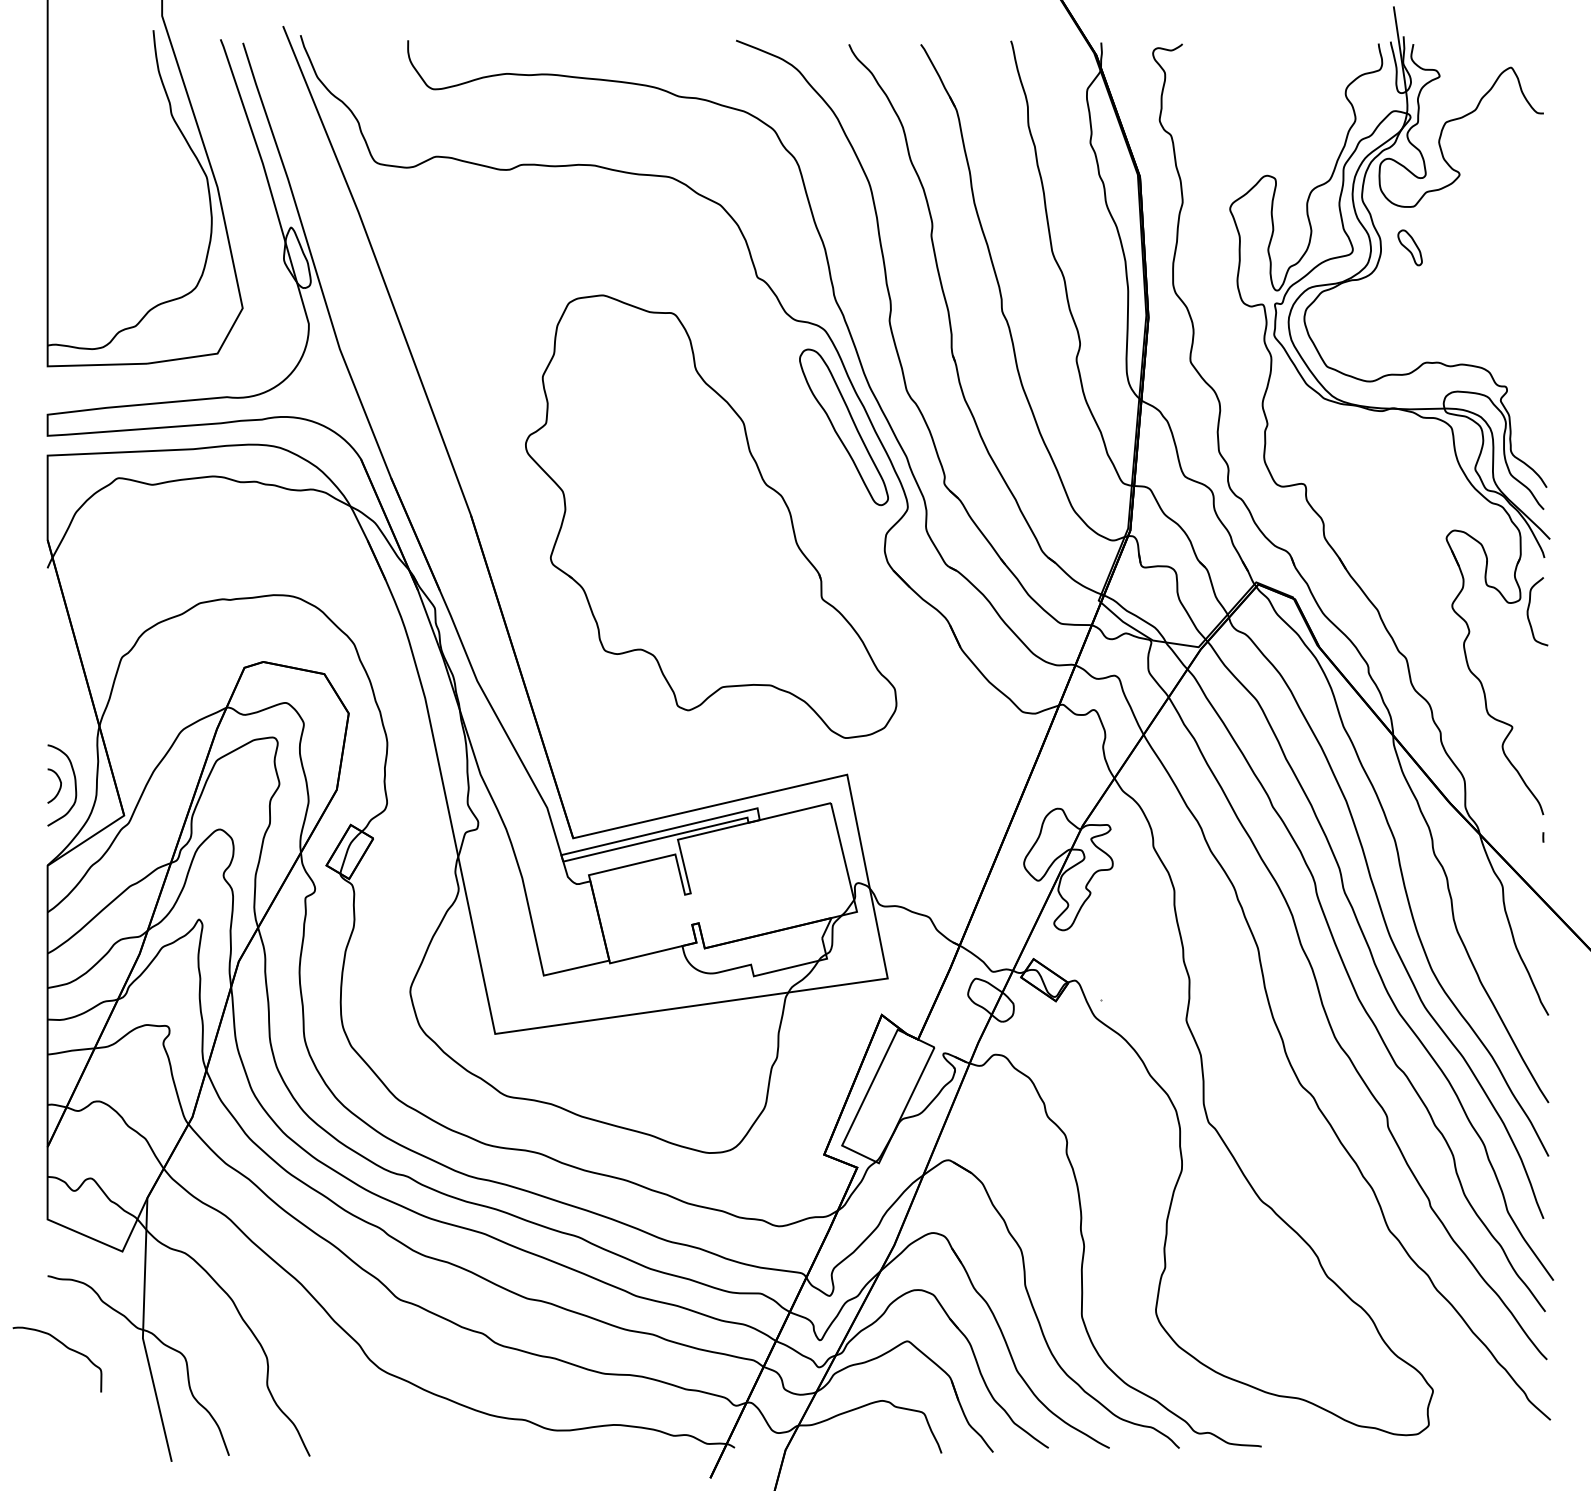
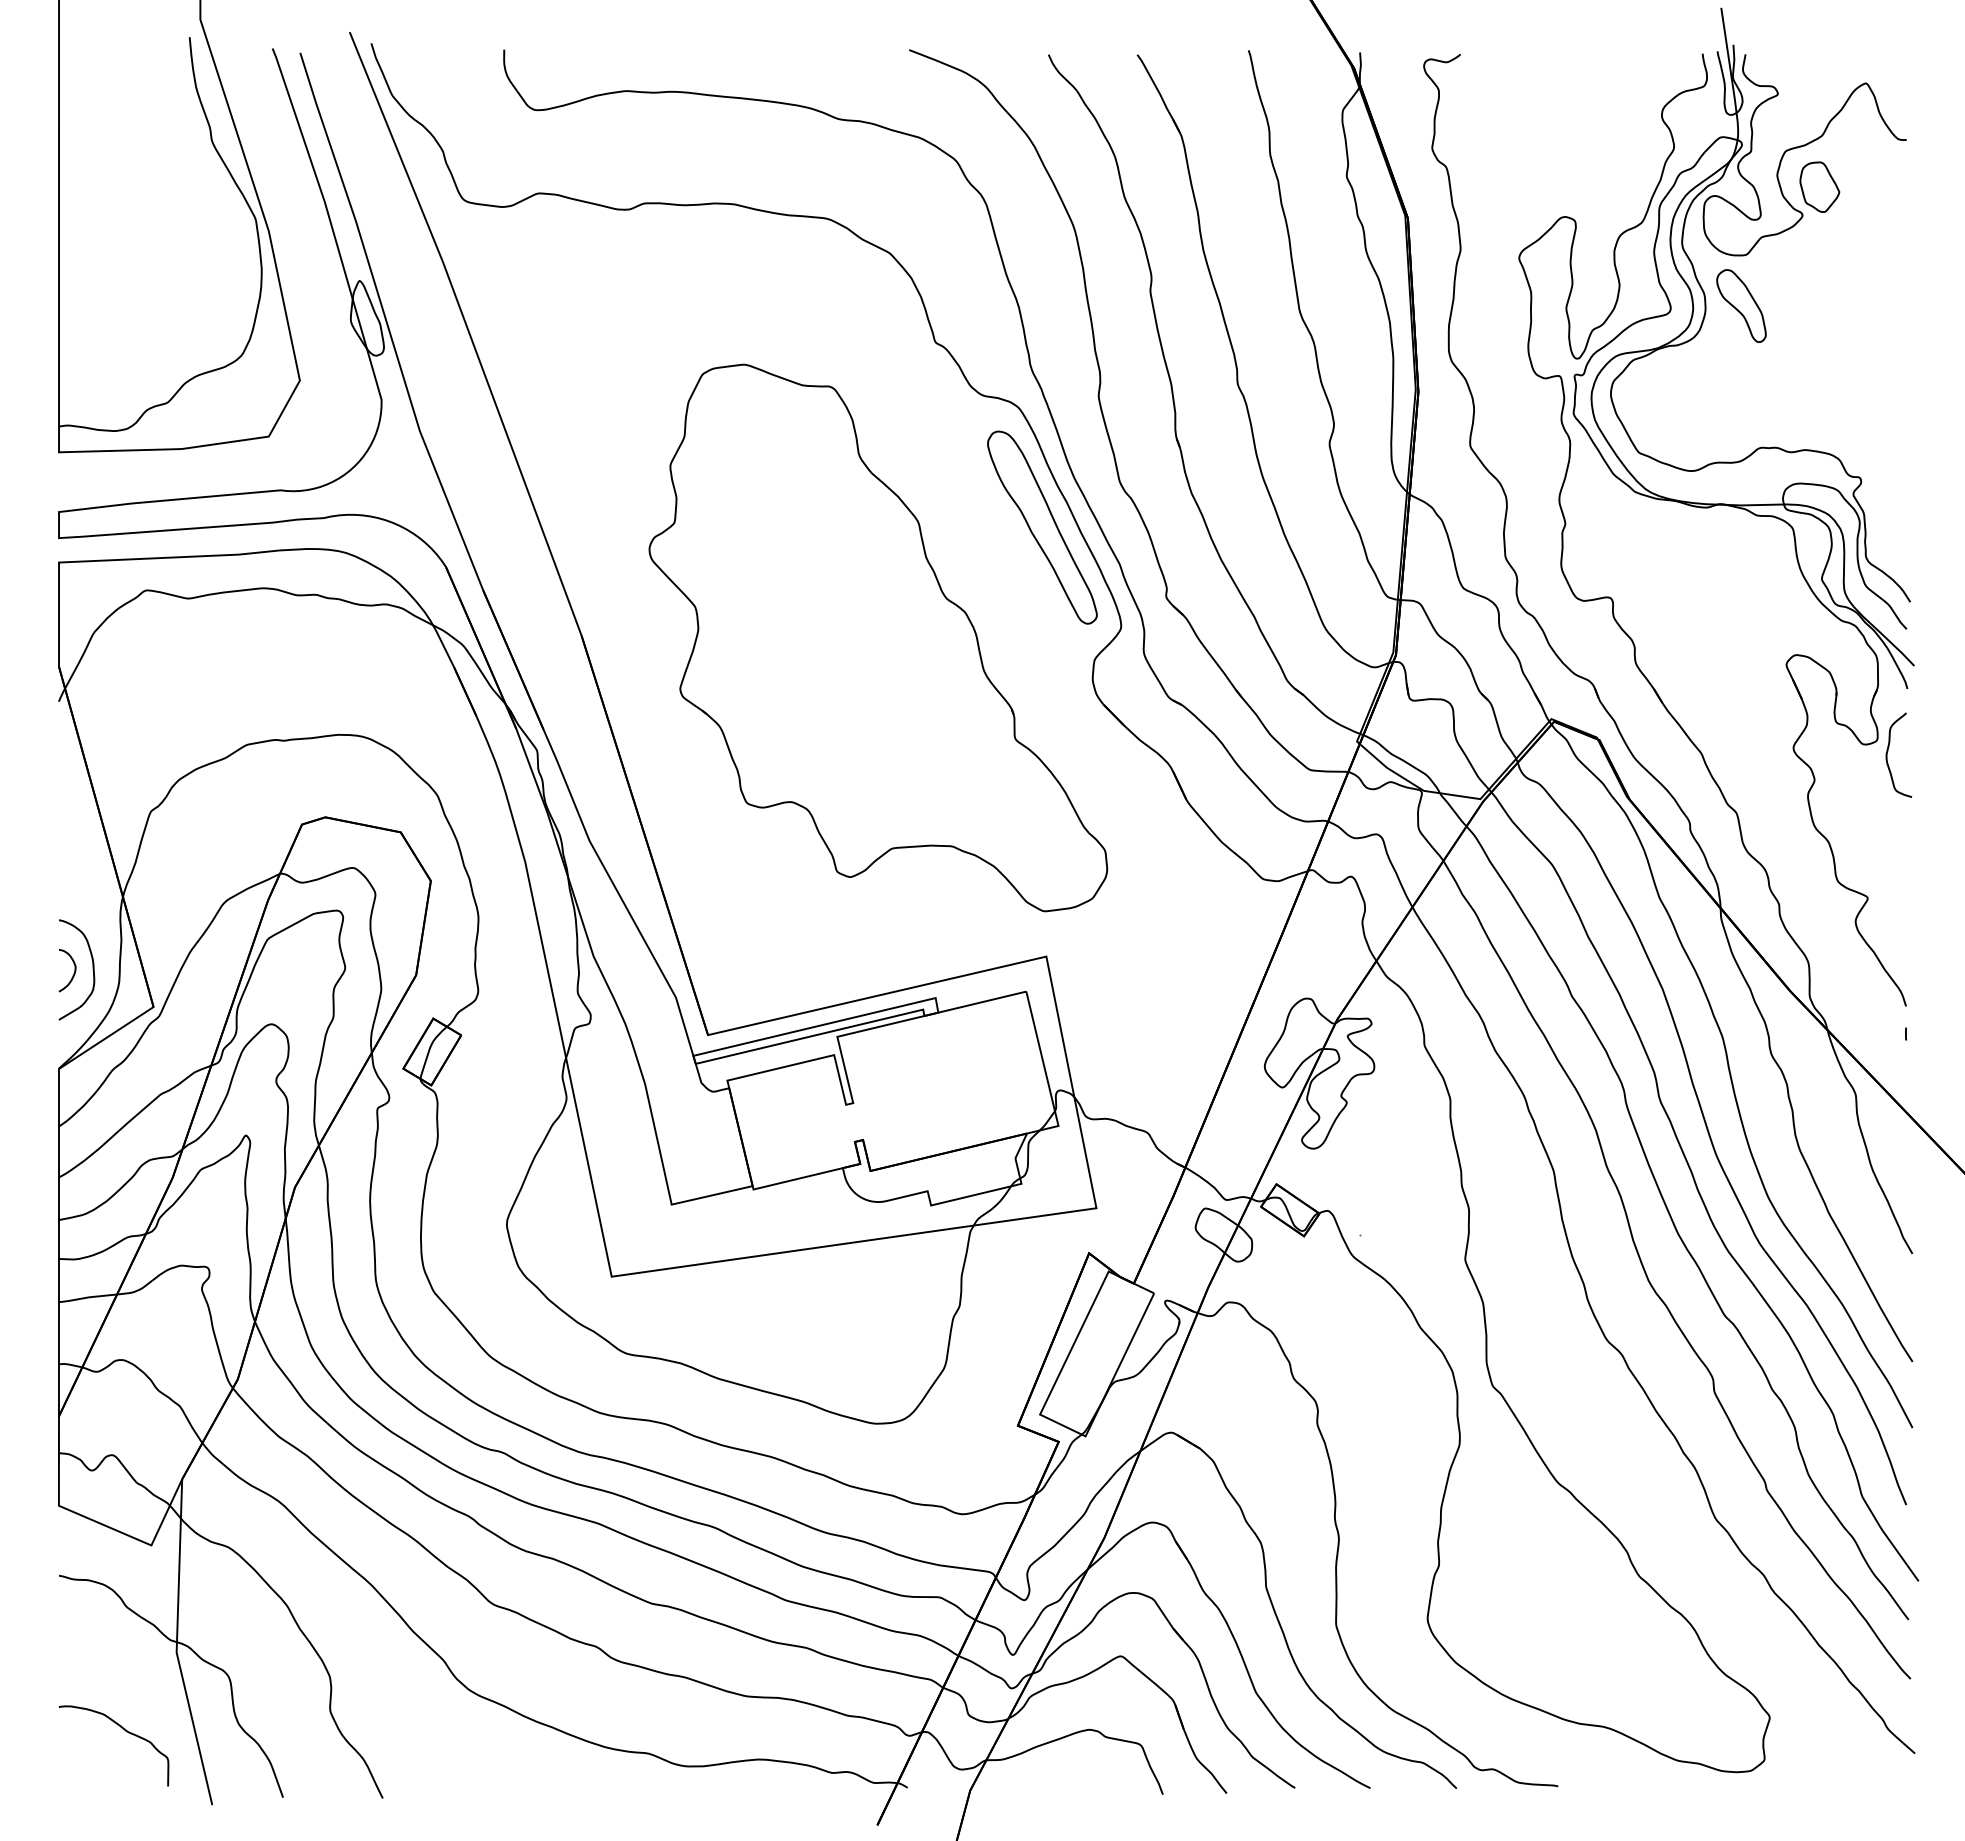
part: (1473, 151) -> (1819, 186), added
part: (1410, 247) -> (1741, 305), size x1.67
curve: (67, 1348) -> (126, 1732), moved

